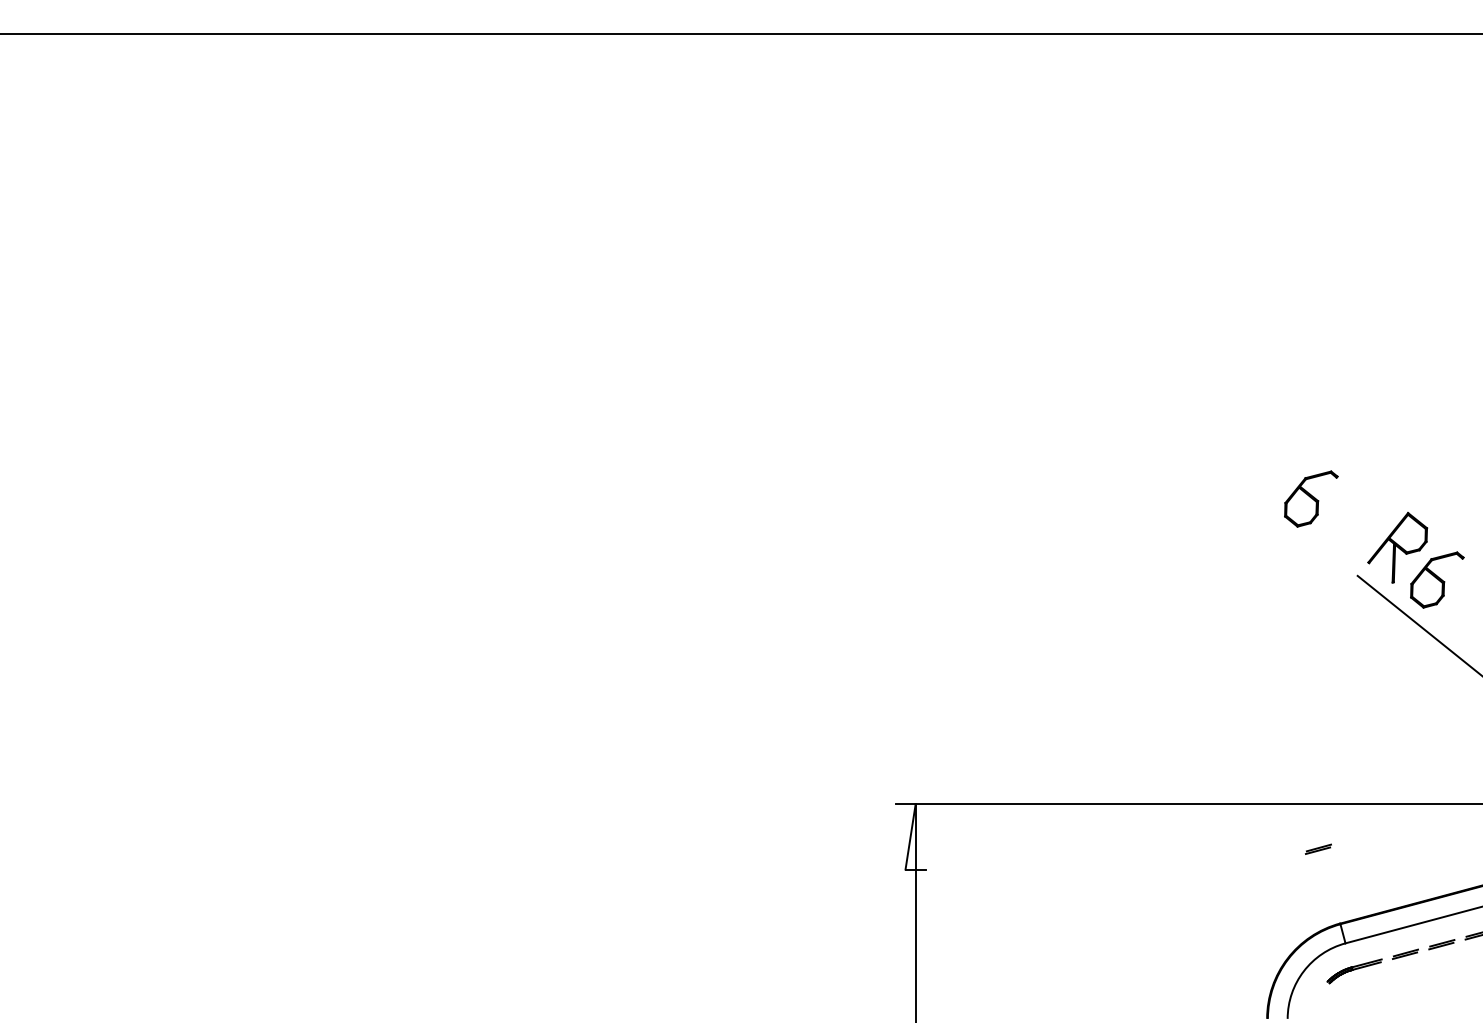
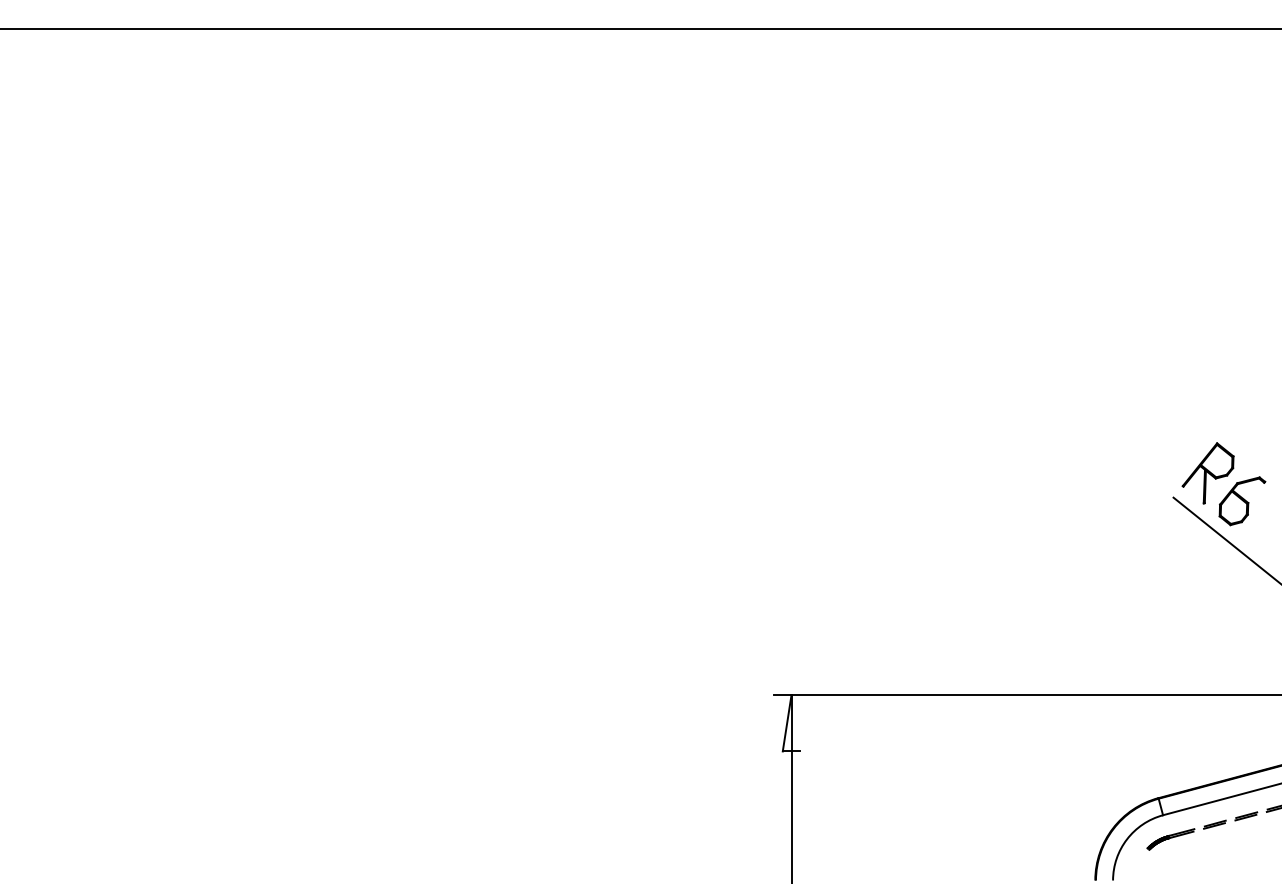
part: (1311, 498) -> (1133, 430), removed
part: (1318, 848) -> (1139, 733), removed

